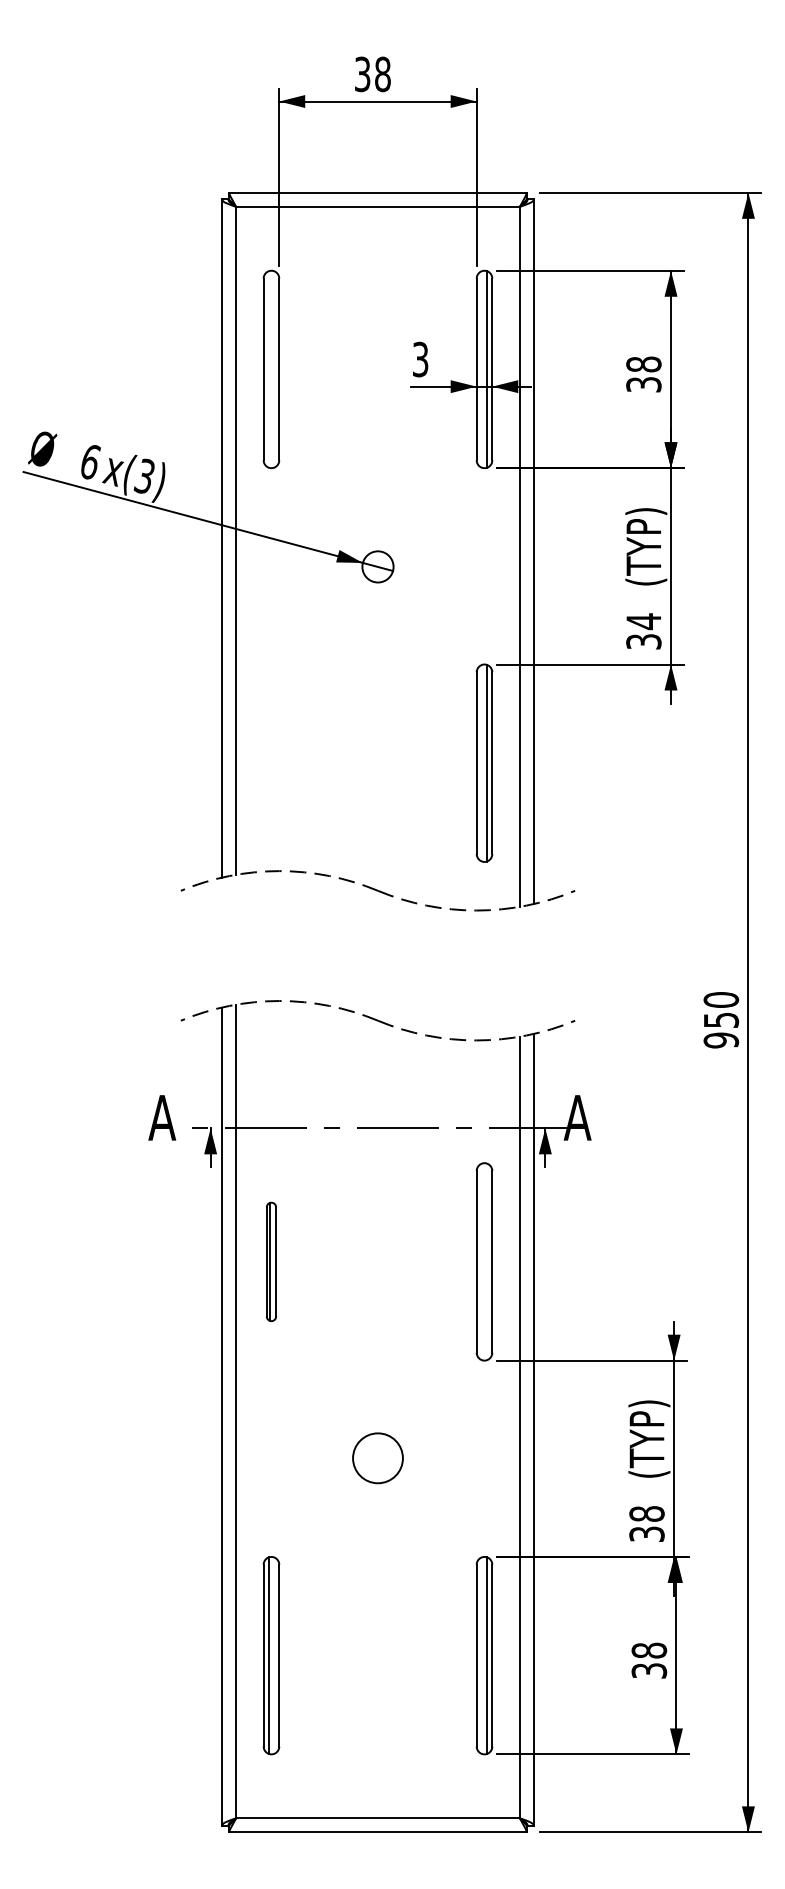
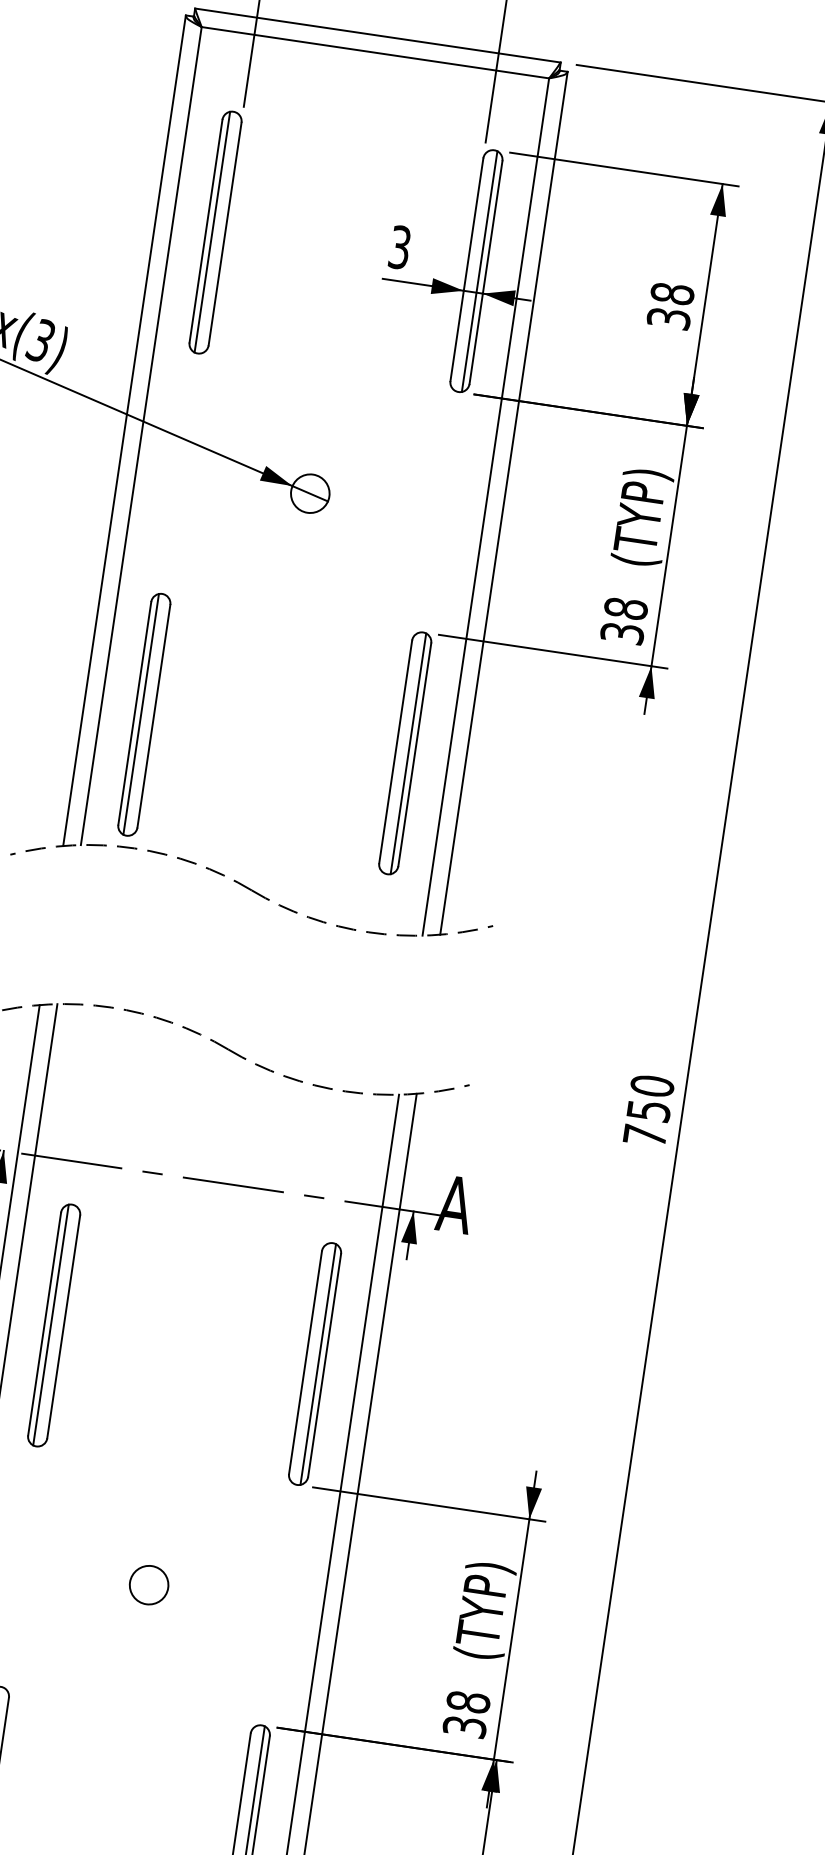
line: (268, 369) -> (211, 232), added
text: (643, 621) -> (625, 608), 34 -> 38
part: (271, 762) -> (144, 713), added
text: (721, 1040) -> (645, 1135), 950 -> 750
part: (271, 1261) -> (54, 1325), size x1.67
line: (487, 1261) -> (318, 1364), added
circle: (377, 1457) -> (148, 1584), size x0.62

